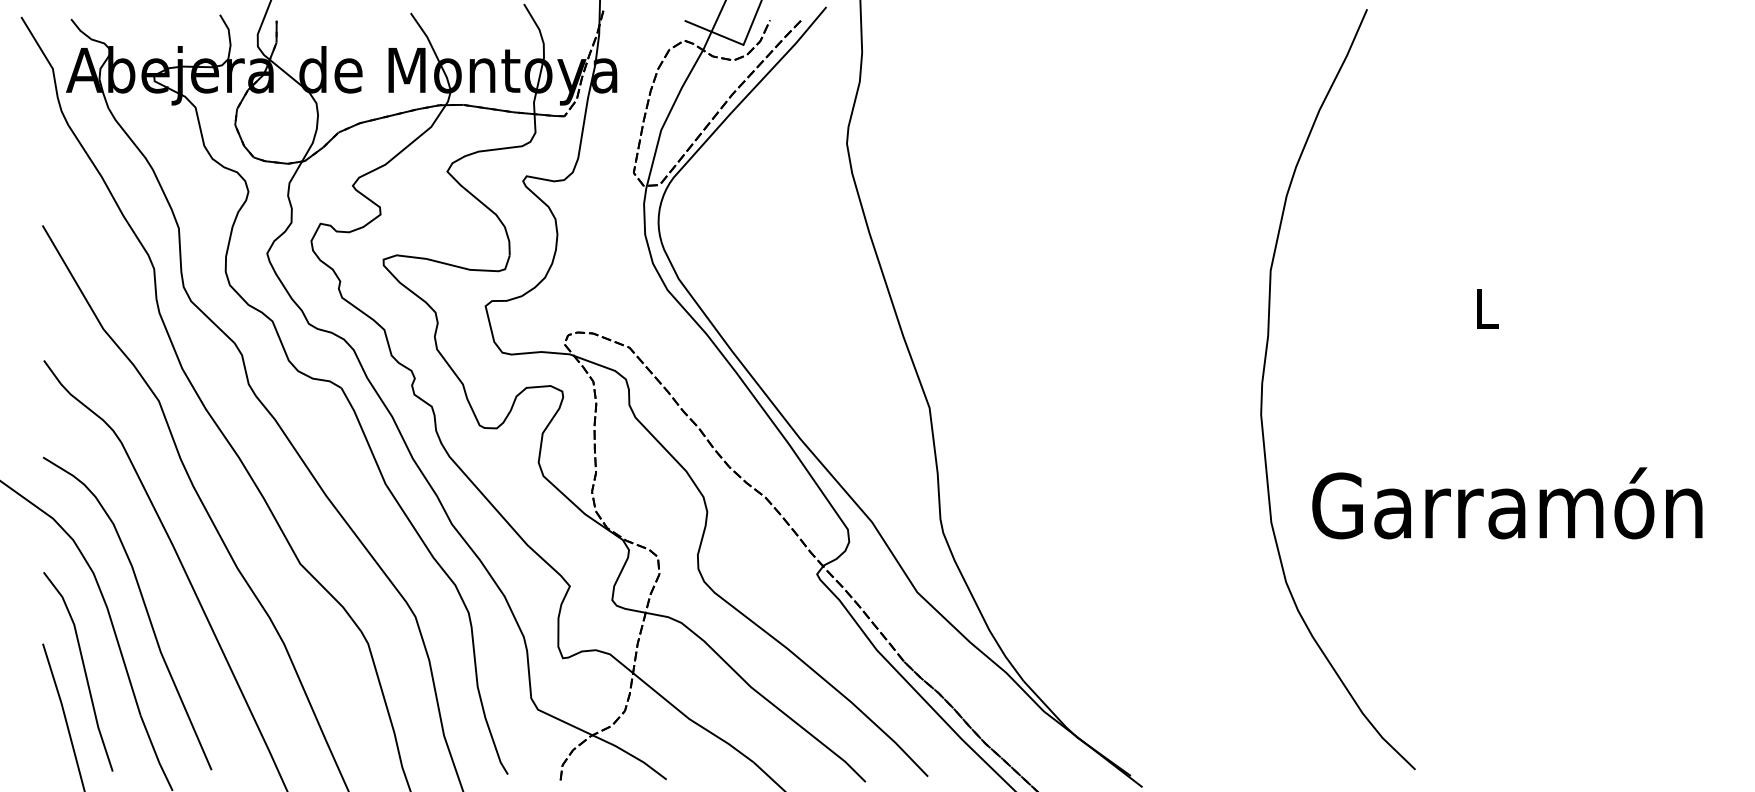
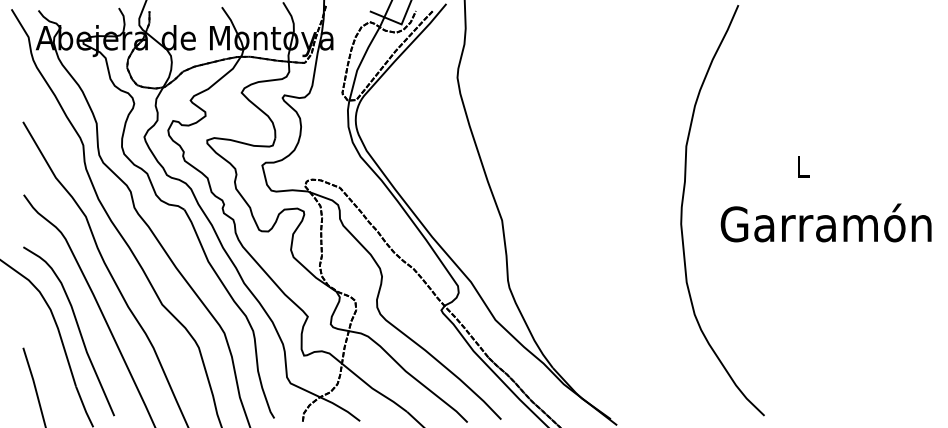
text: (1506, 502) -> (825, 222), moved
line: (82, 669) -> (44, 361), removed

